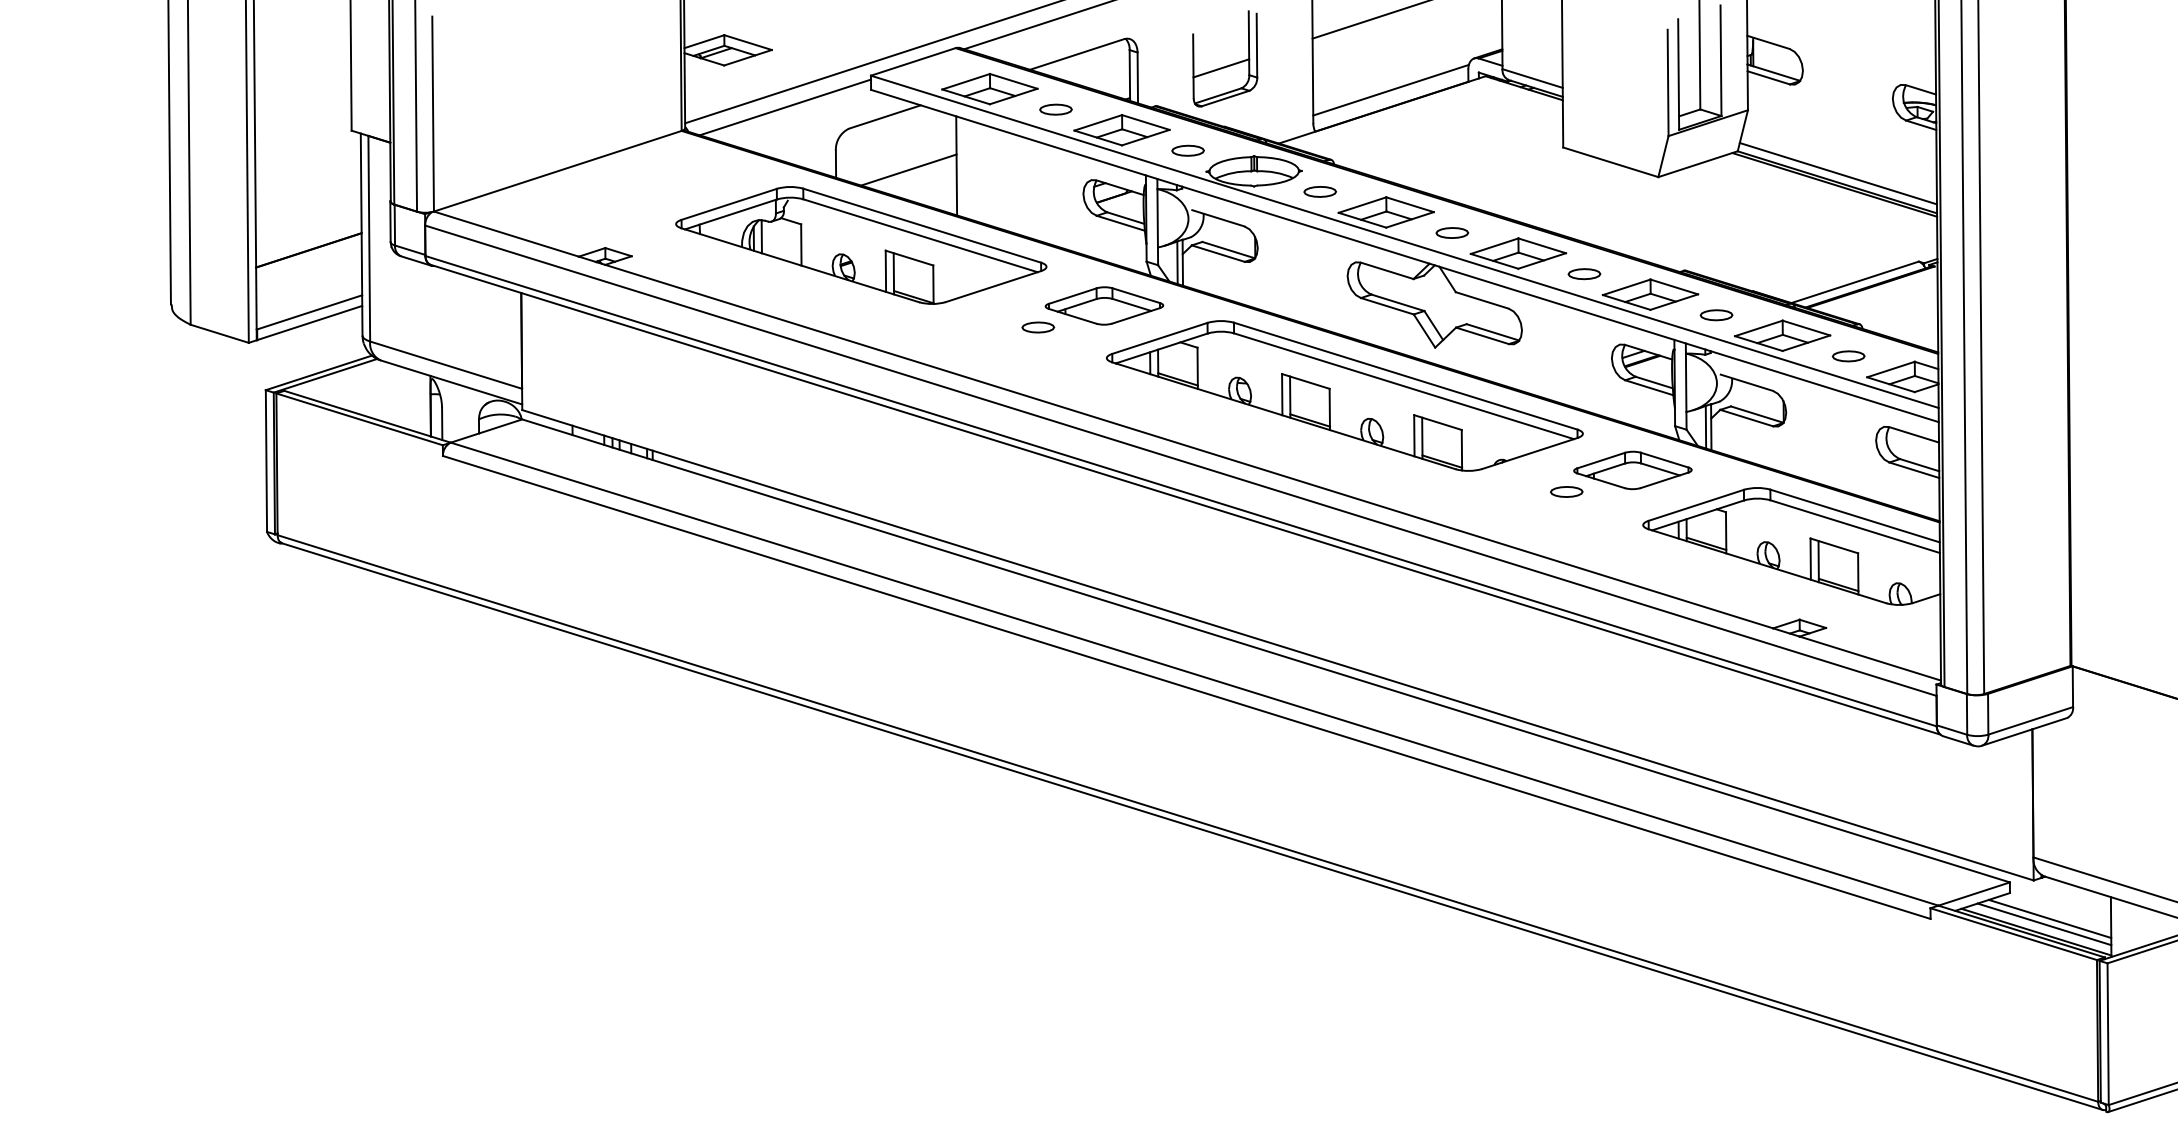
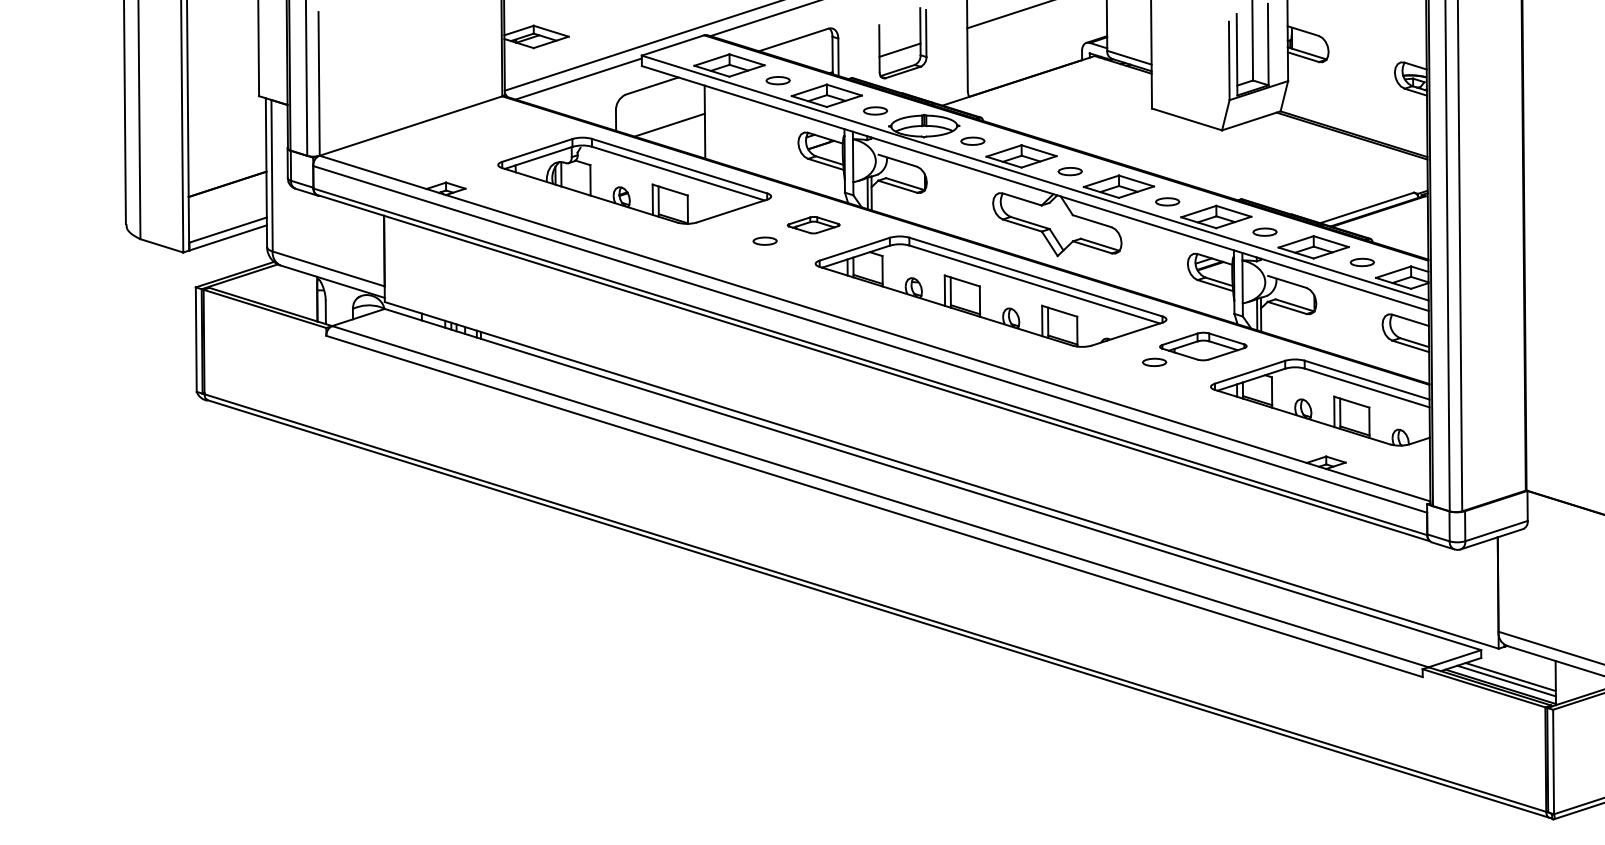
line: (1390, 90) -> (1024, 66), removed
line: (1838, 173) -> (1354, 127), removed
part: (1103, 304) -> (813, 224), size x0.6

